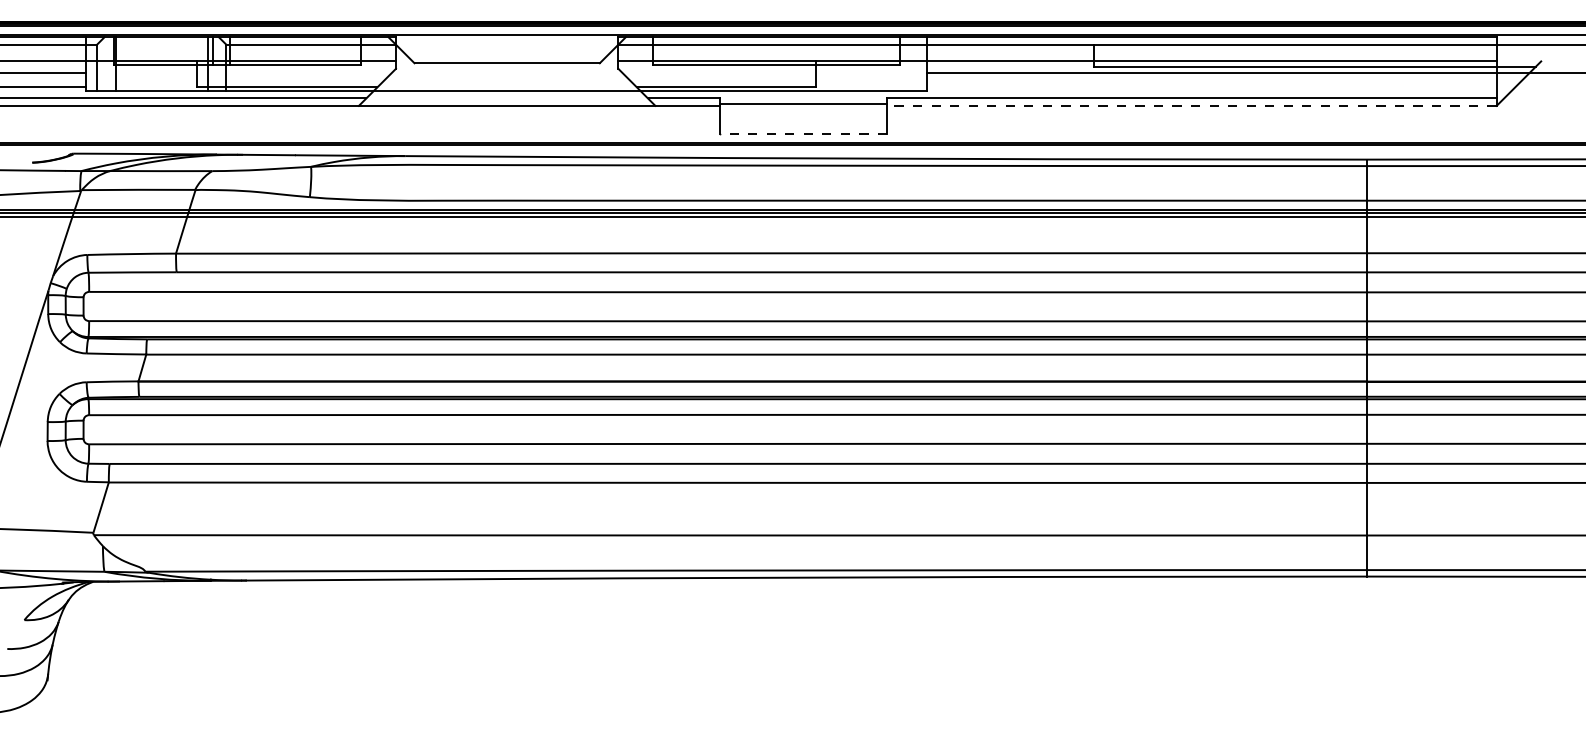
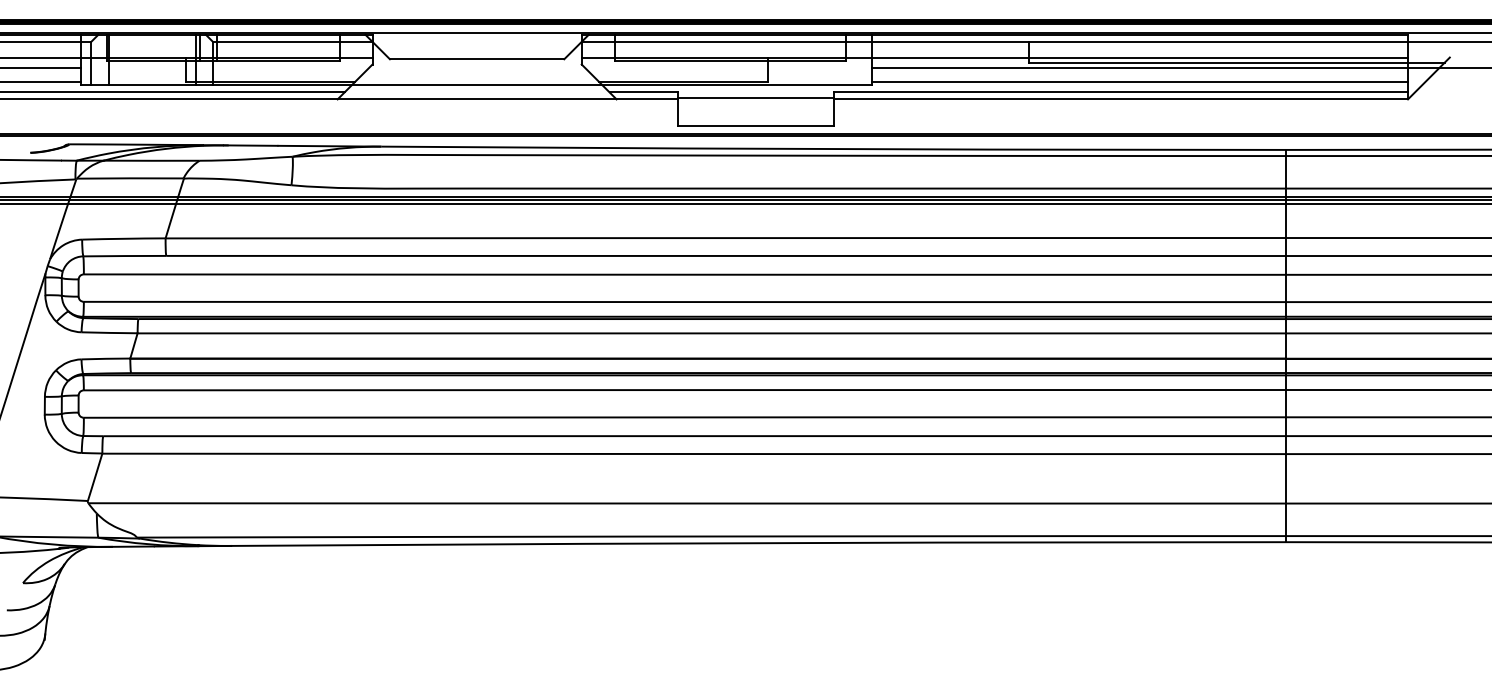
line: (1212, 86) -> (1140, 81), added
line: (1192, 106) -> (1121, 99), dashed -> solid
line: (803, 133) -> (755, 125), dashed -> solid

